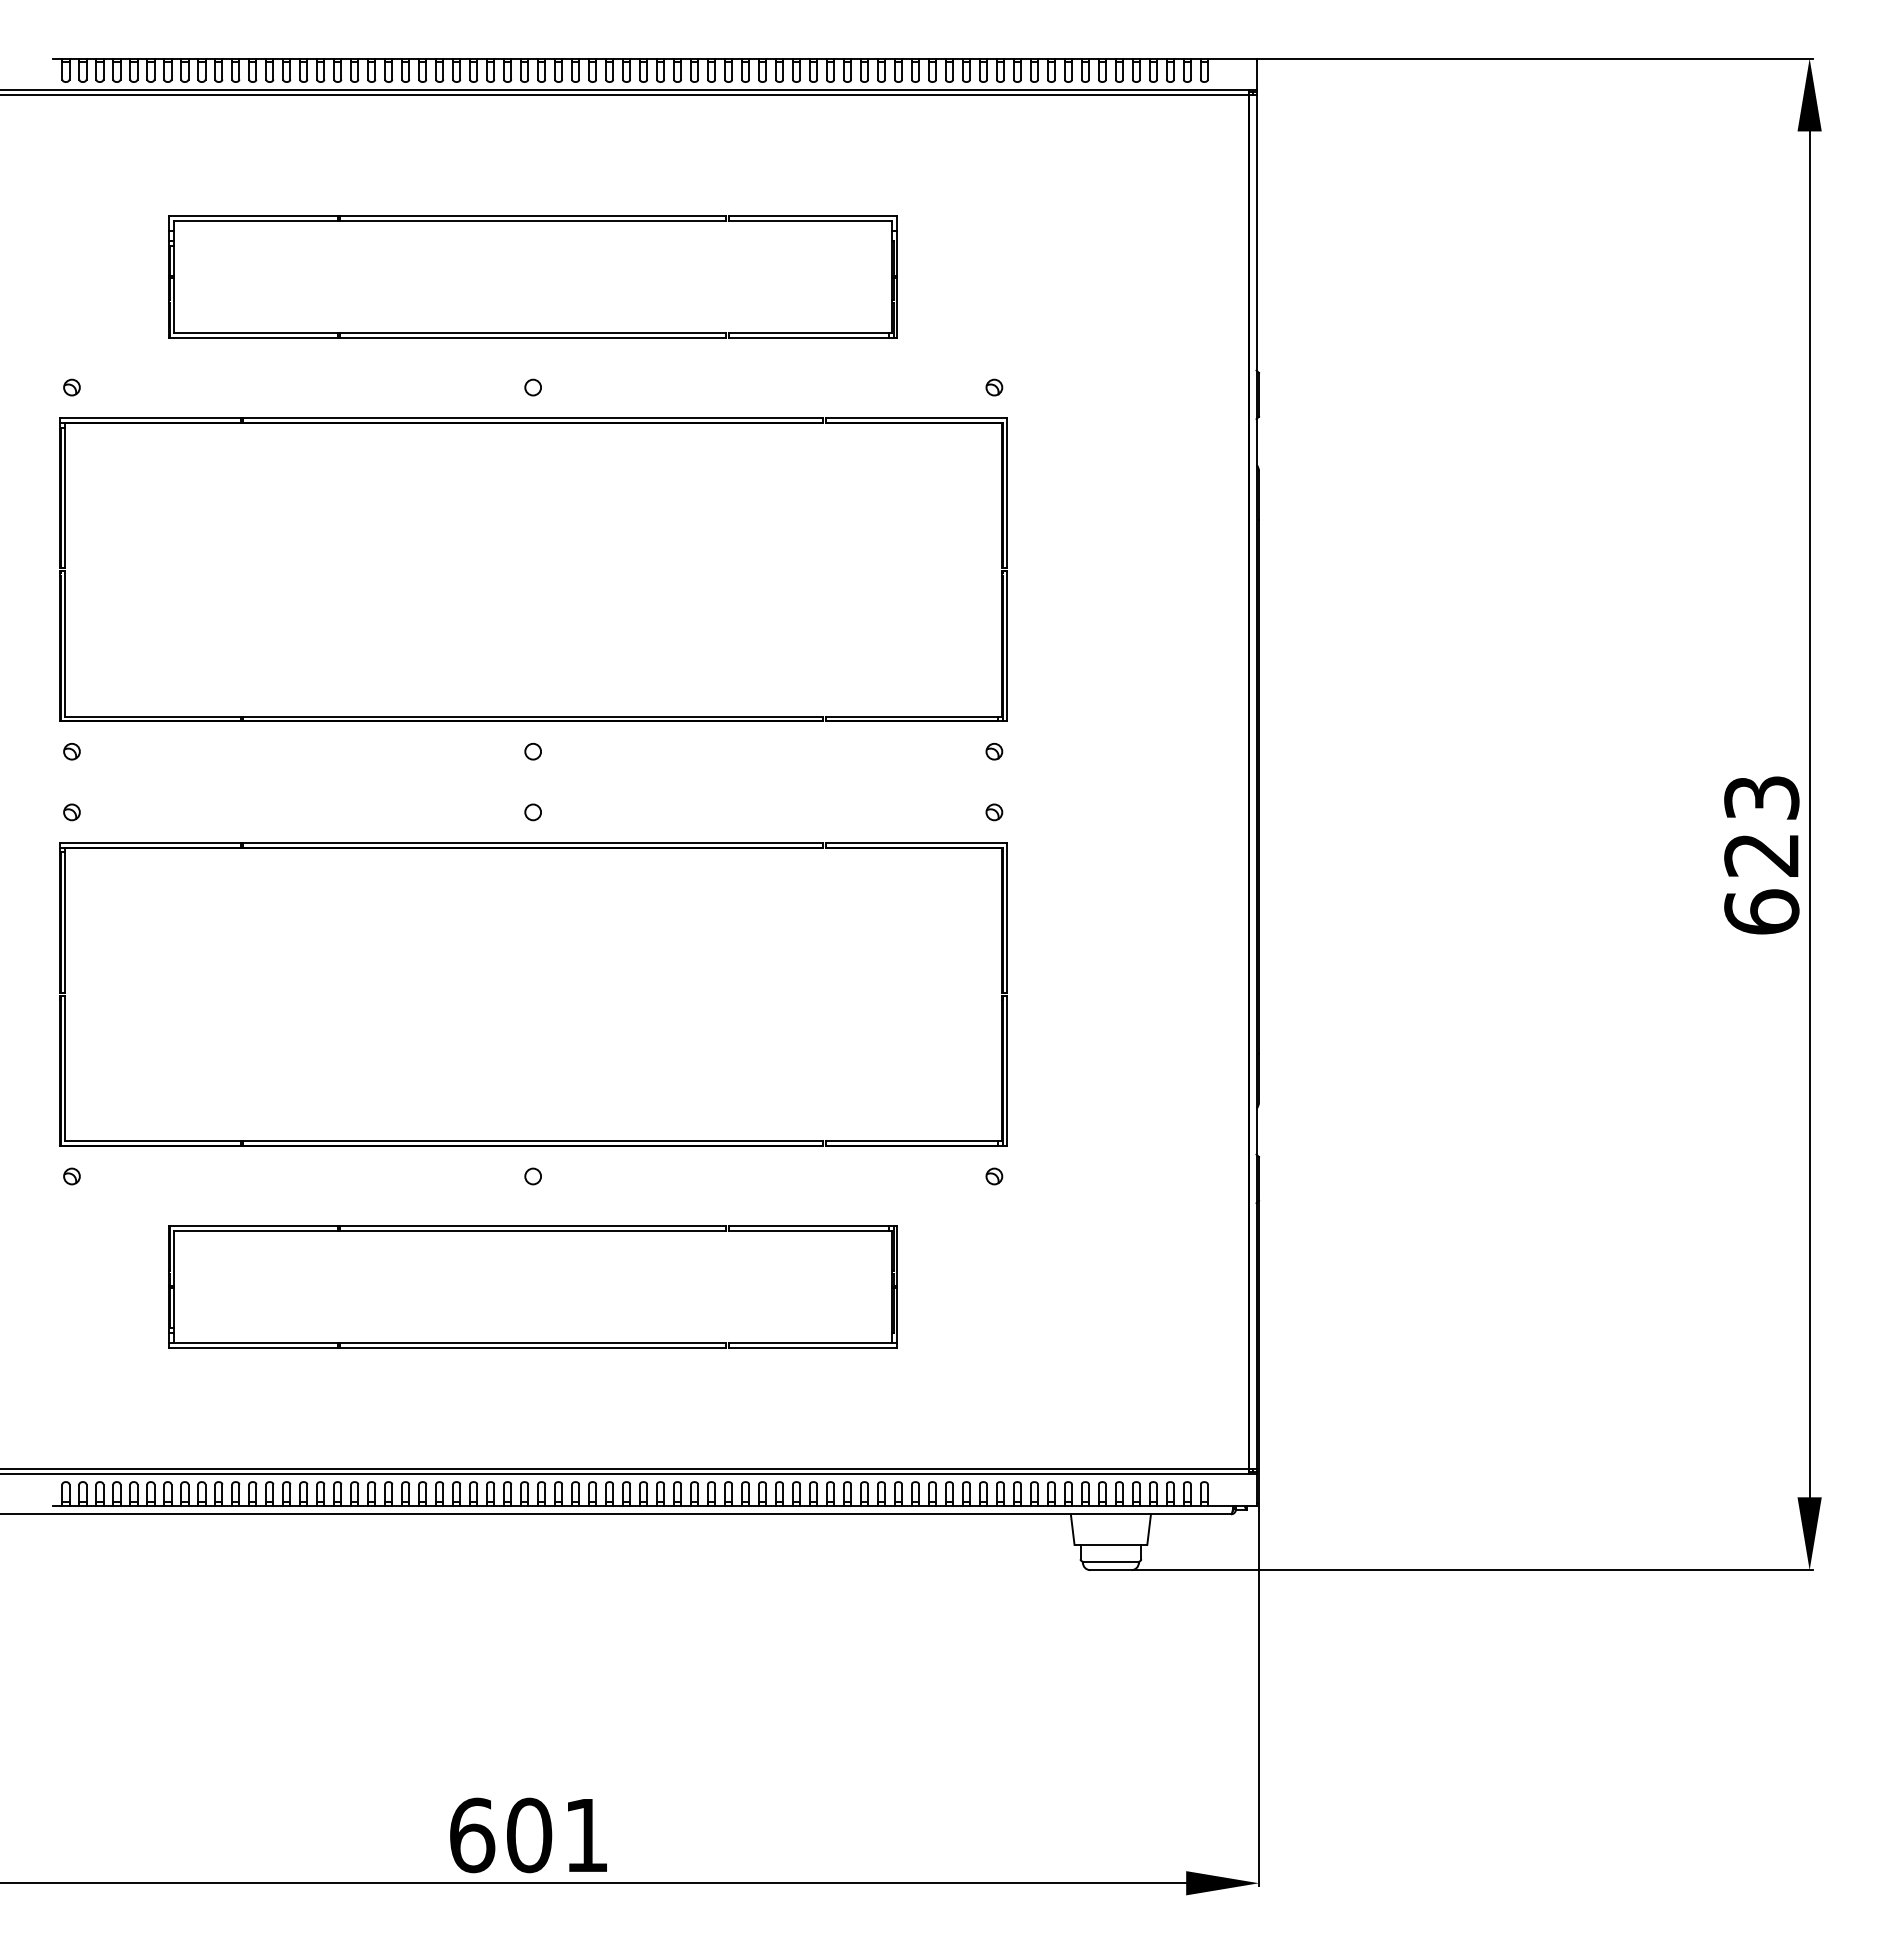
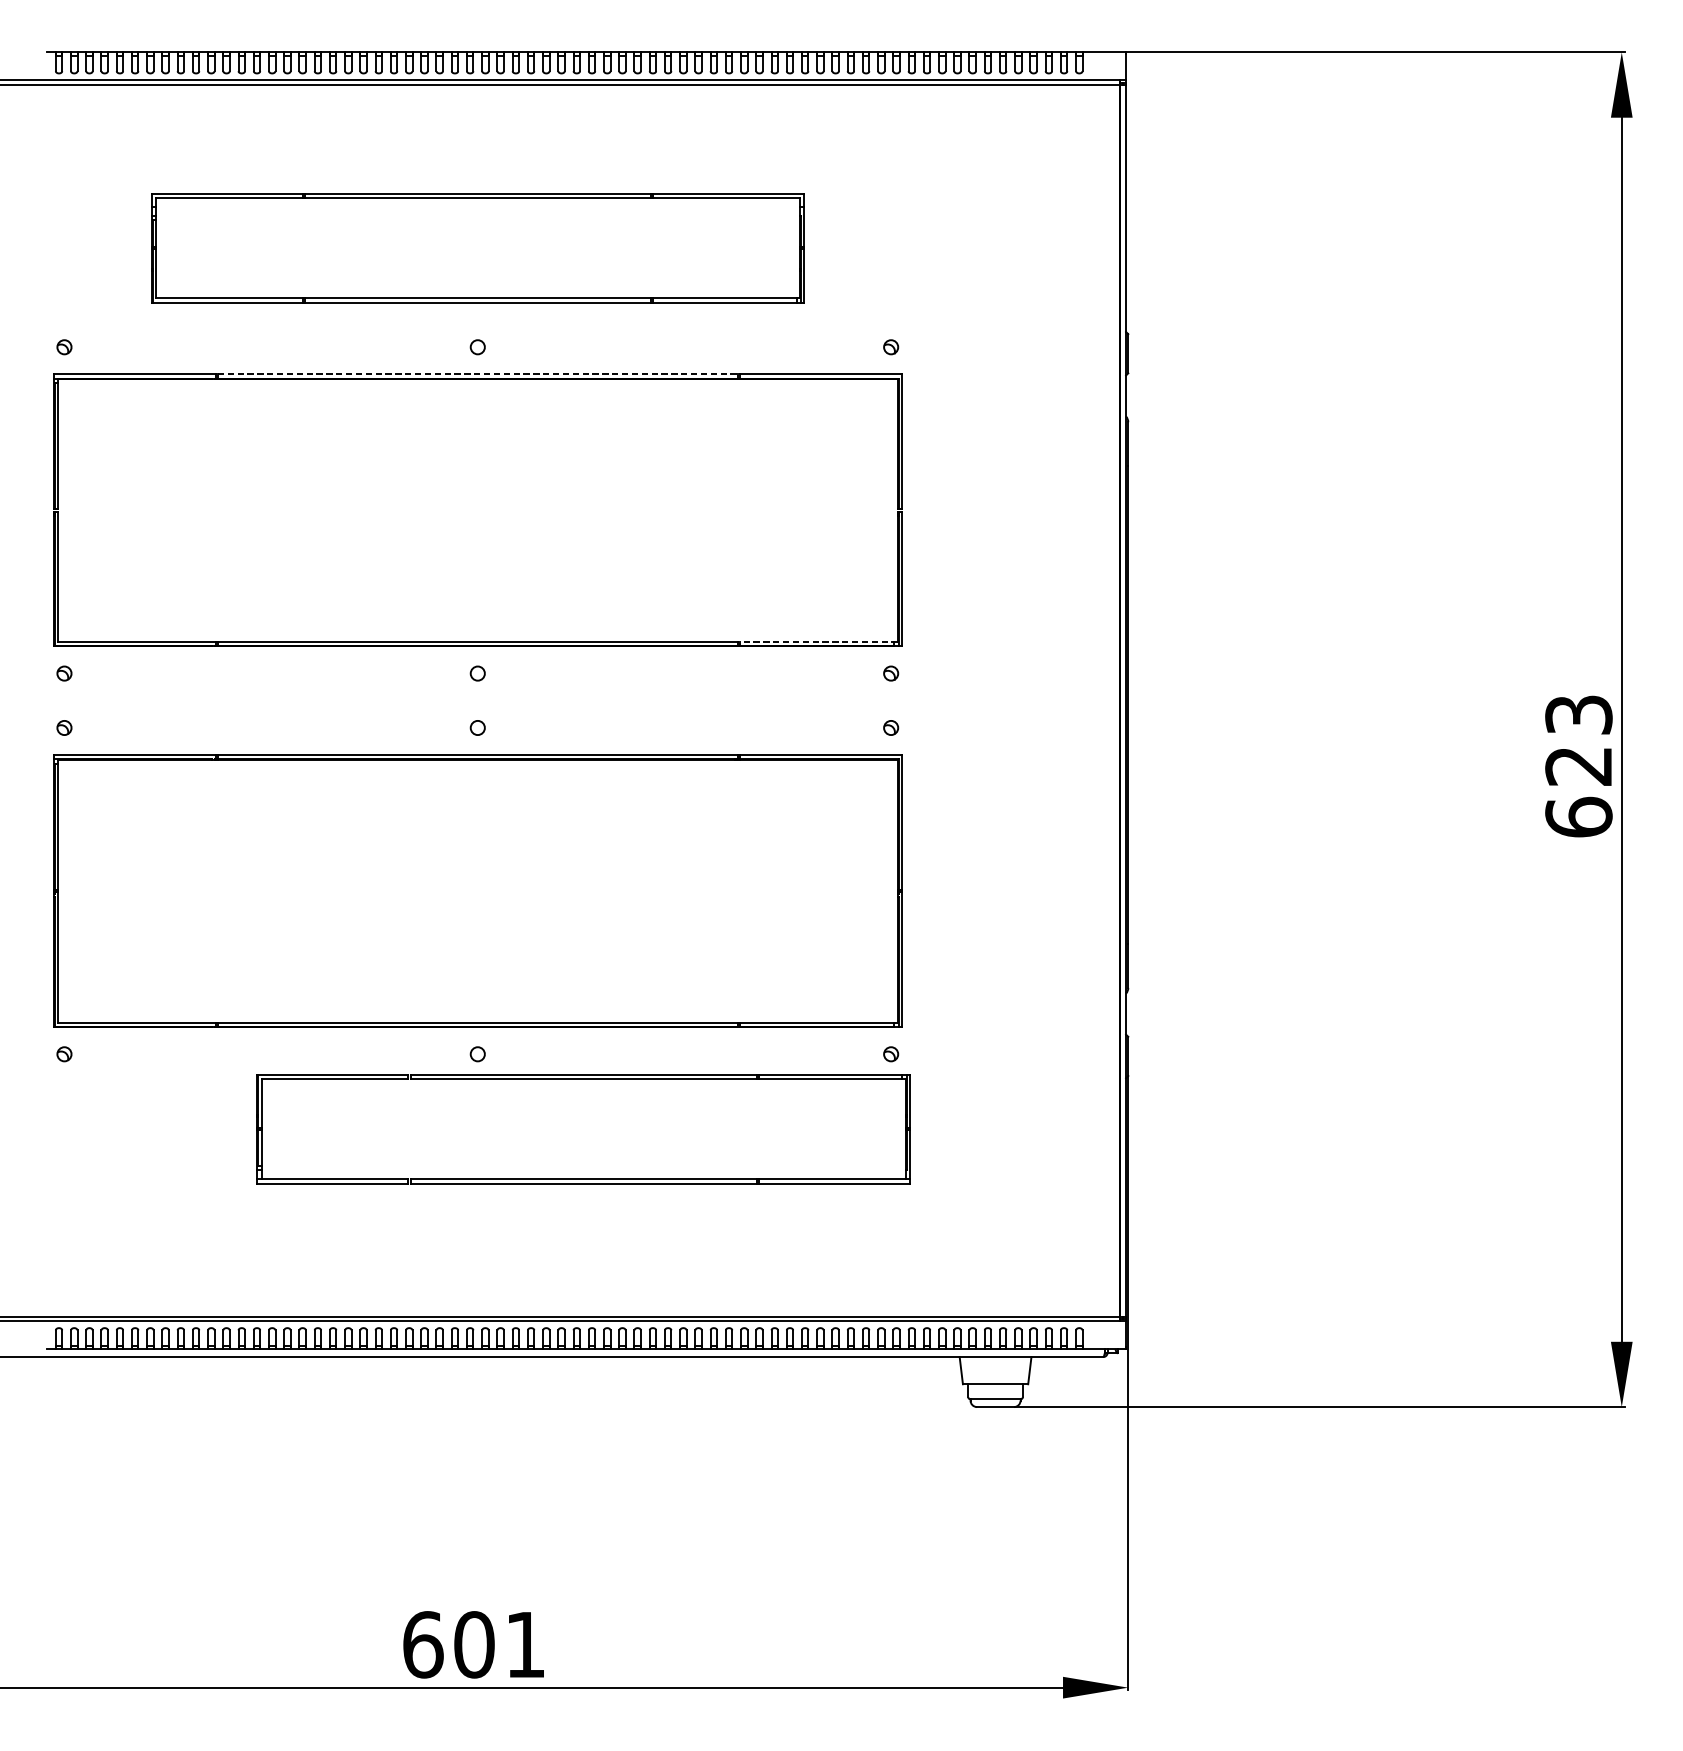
line: (533, 417) -> (478, 374), solid -> dashed
line: (913, 716) -> (818, 642), solid -> dashed
part: (532, 1231) -> (582, 1079), moved

